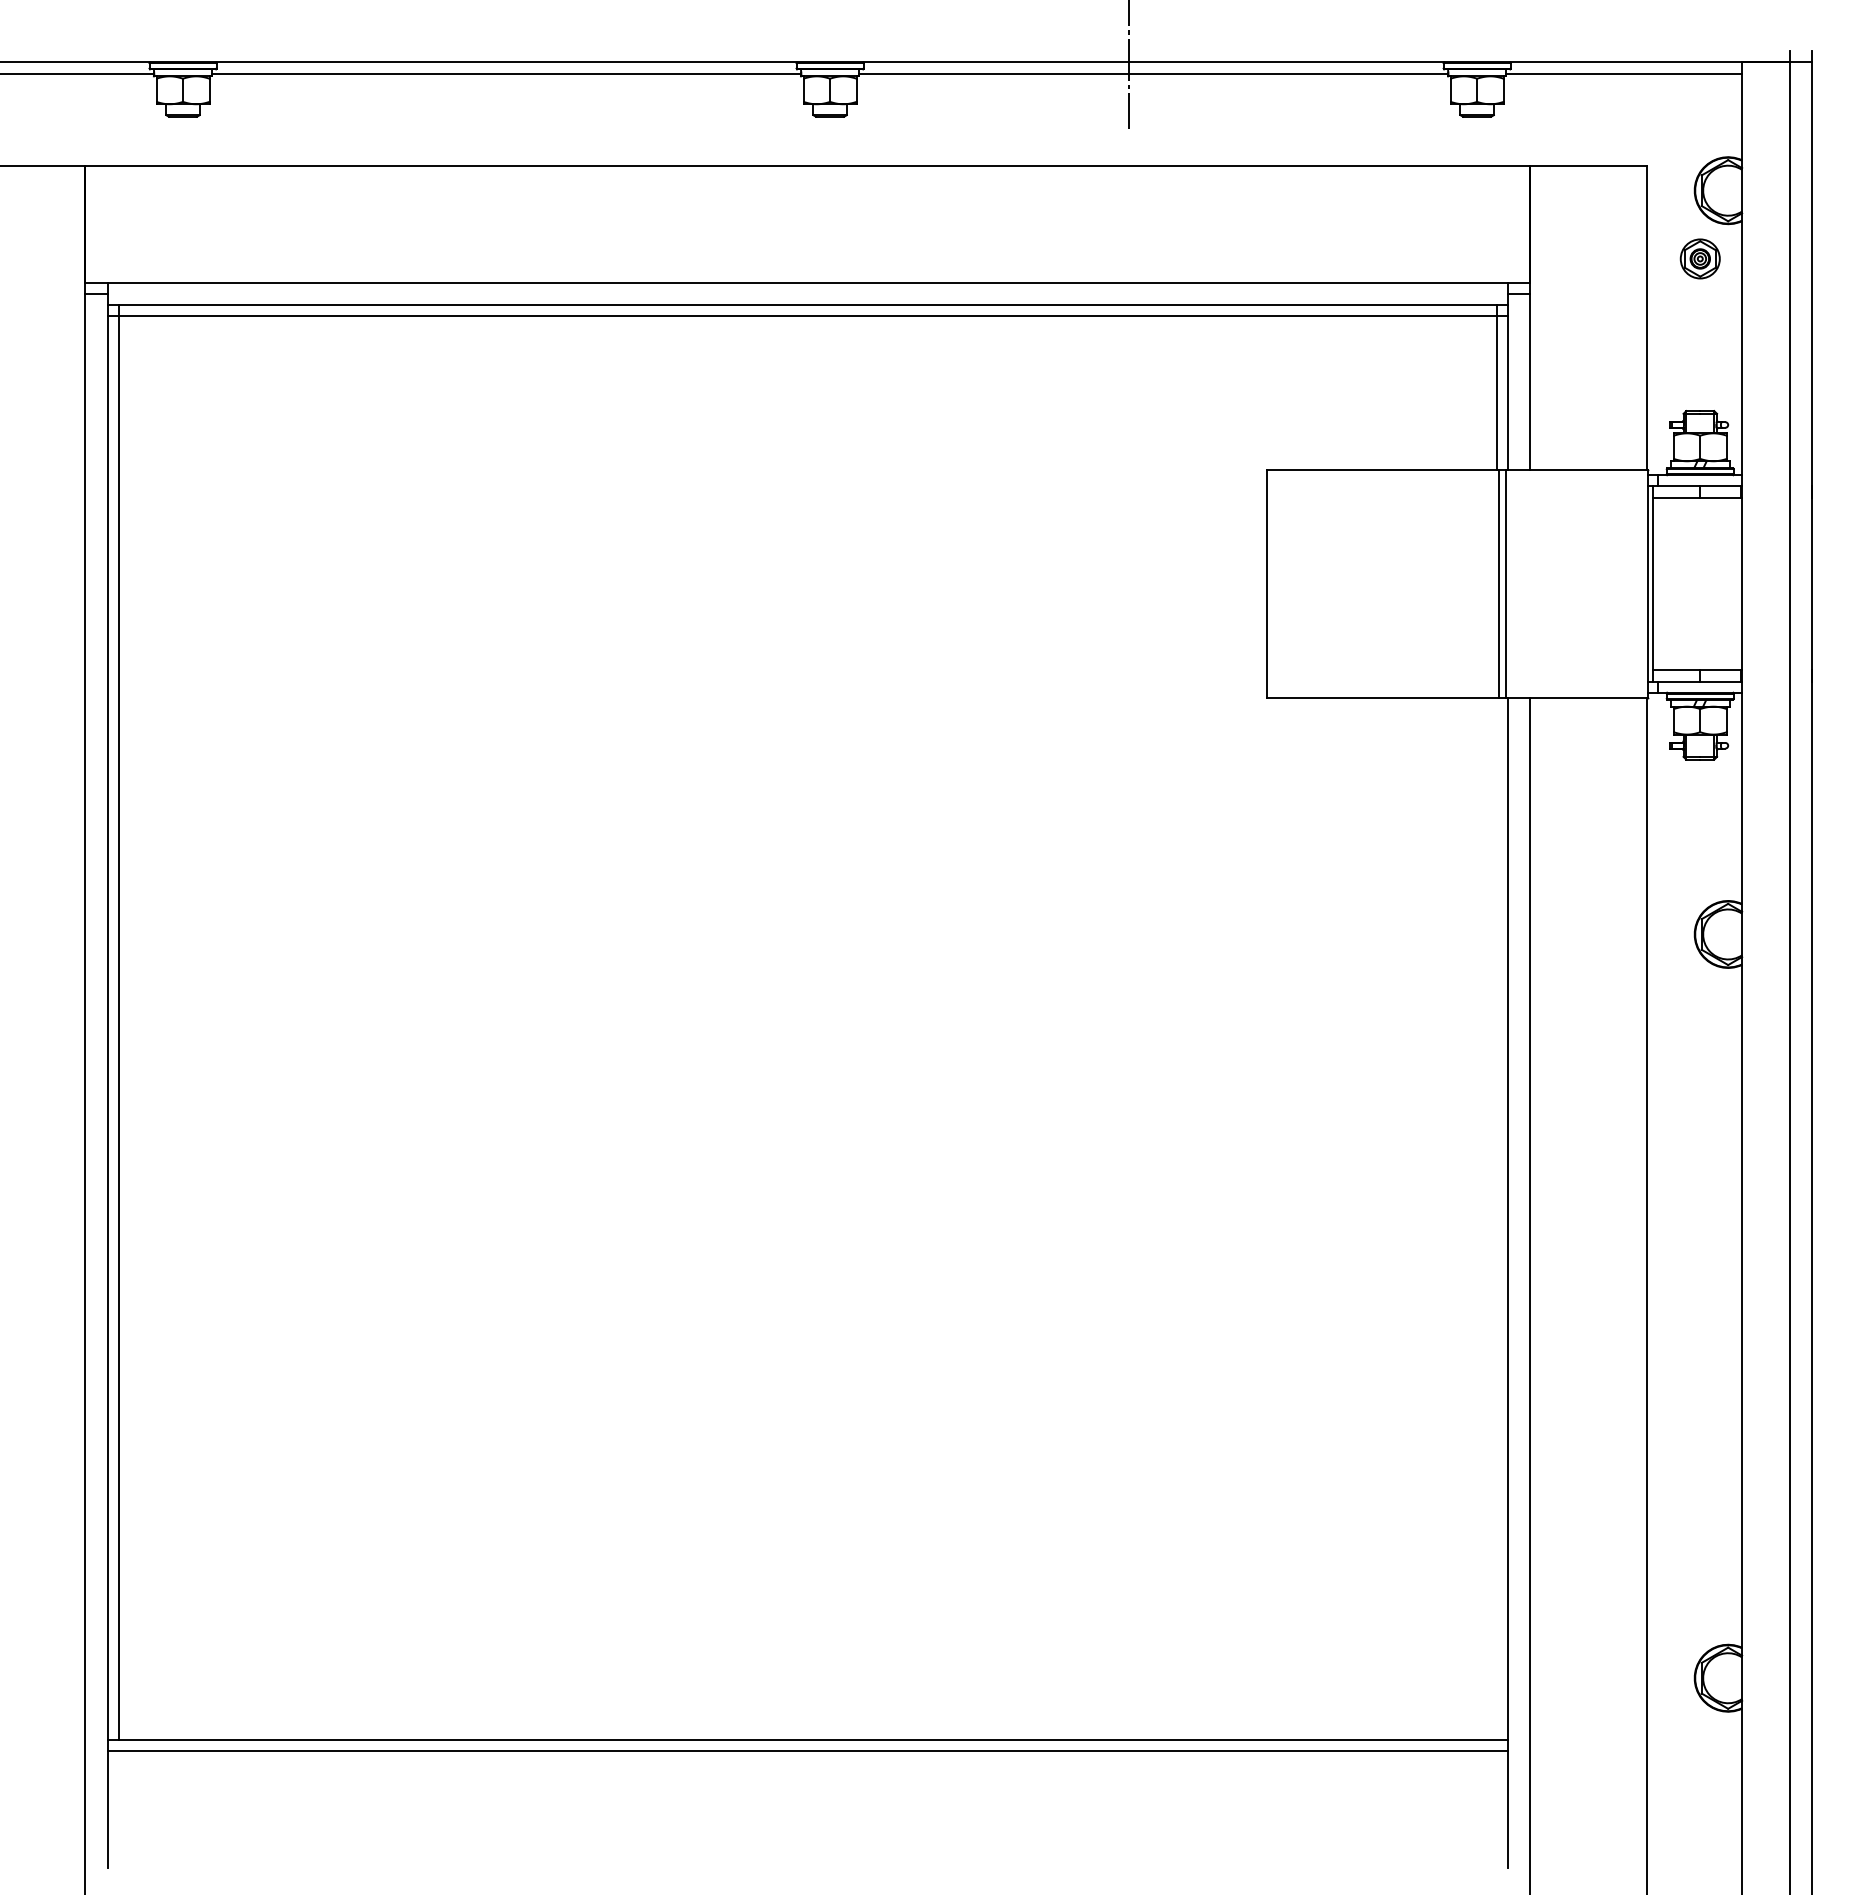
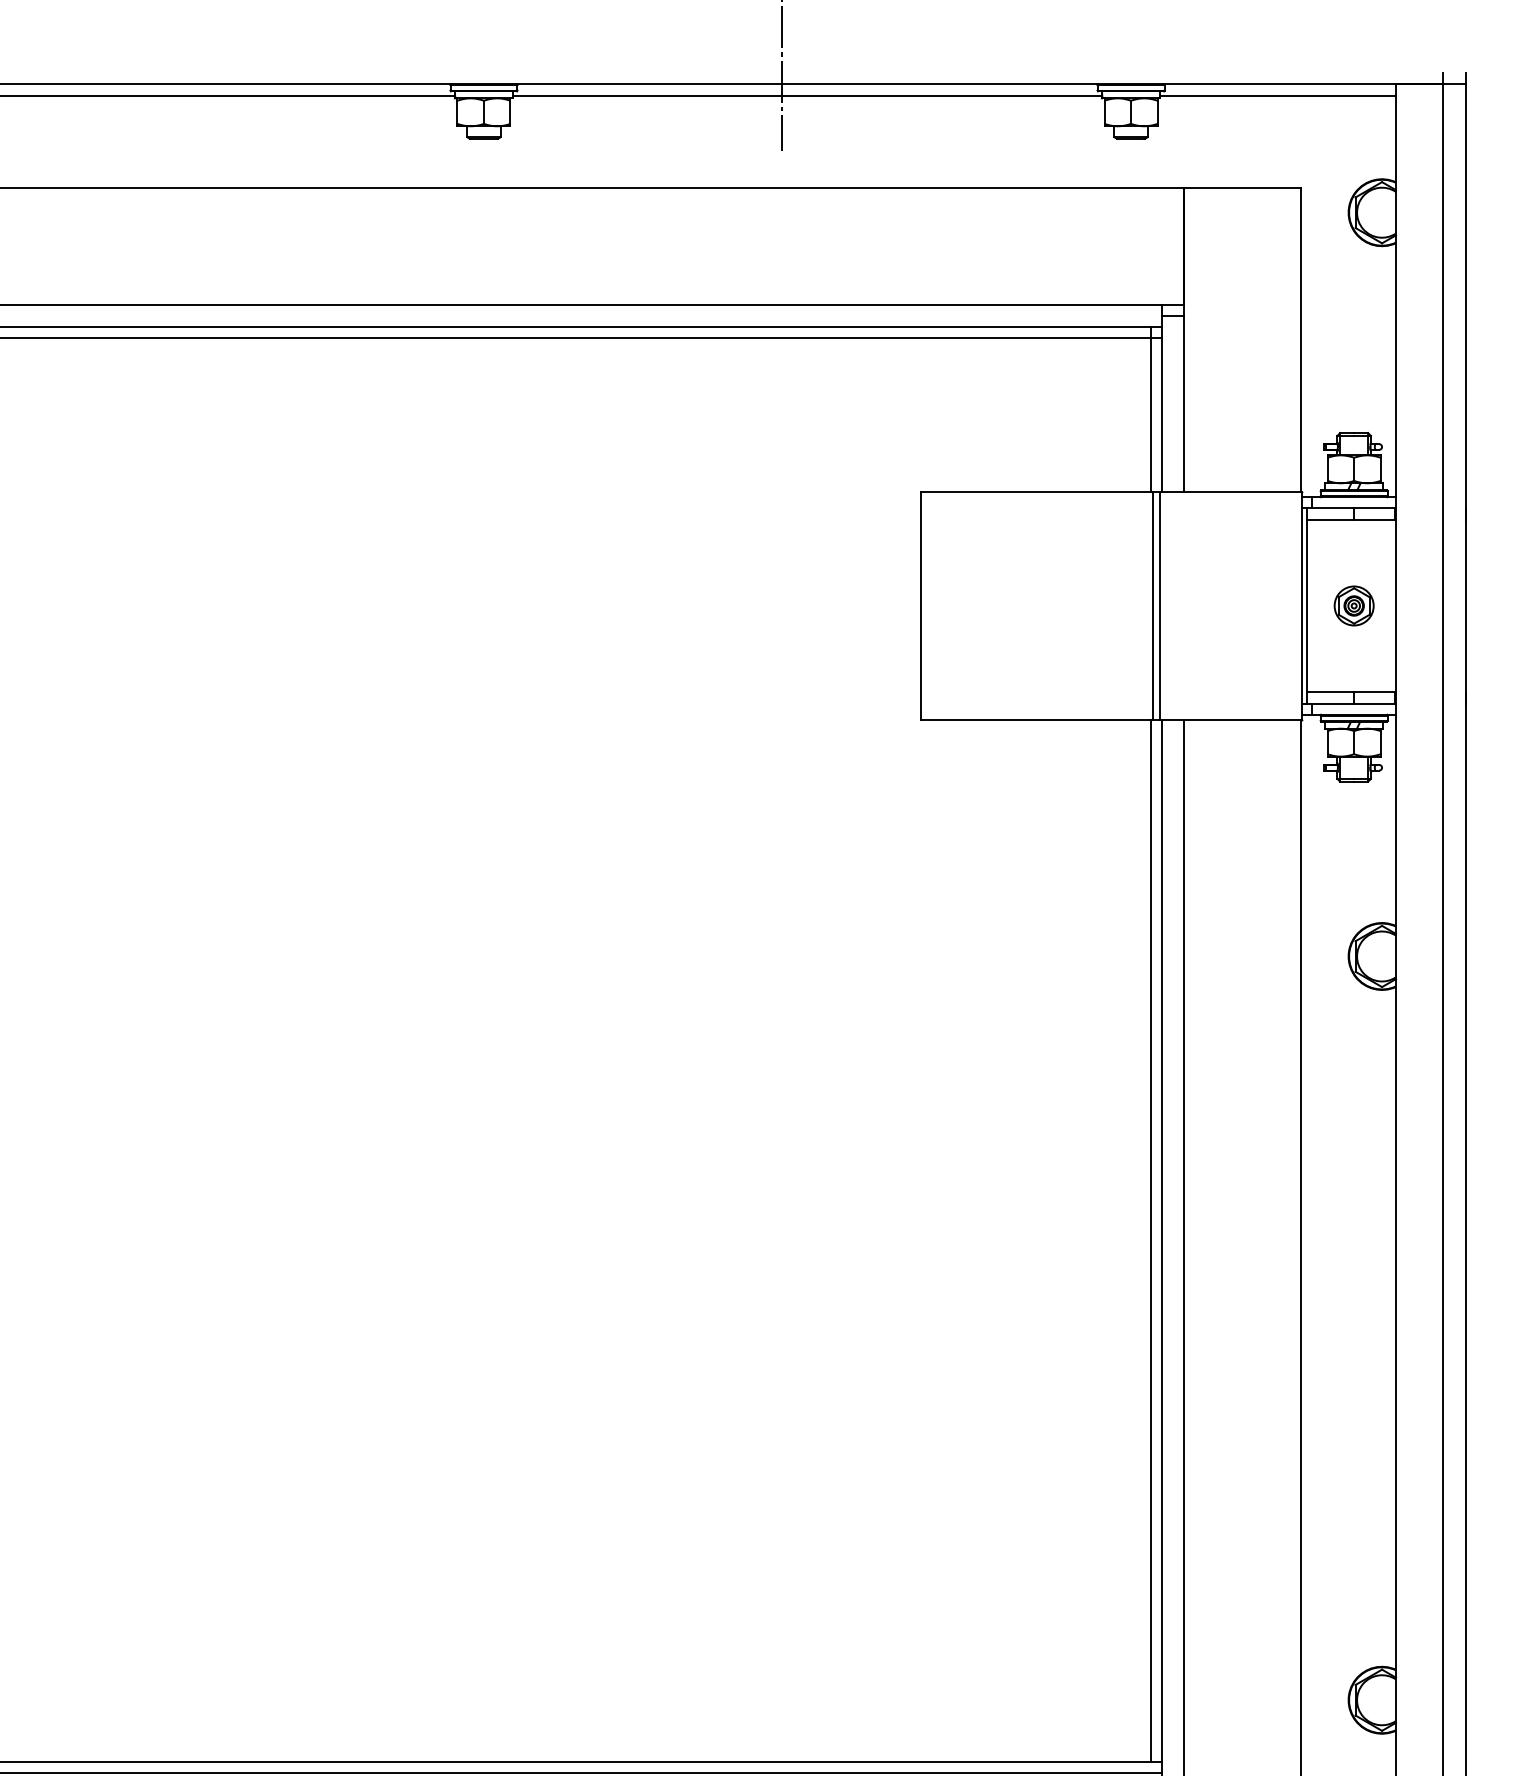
part: (1699, 258) -> (1353, 605), moved
line: (1496, 1218) -> (1150, 1240), added

